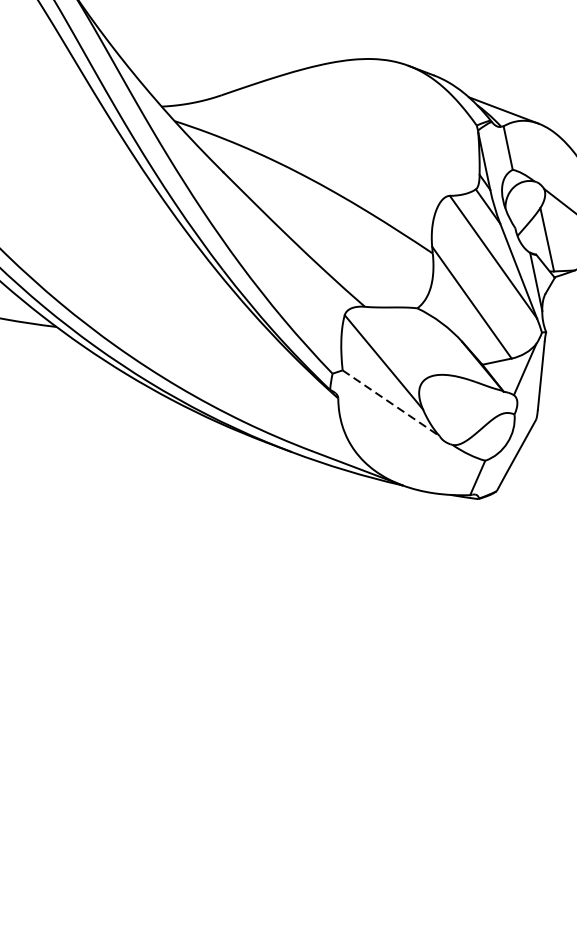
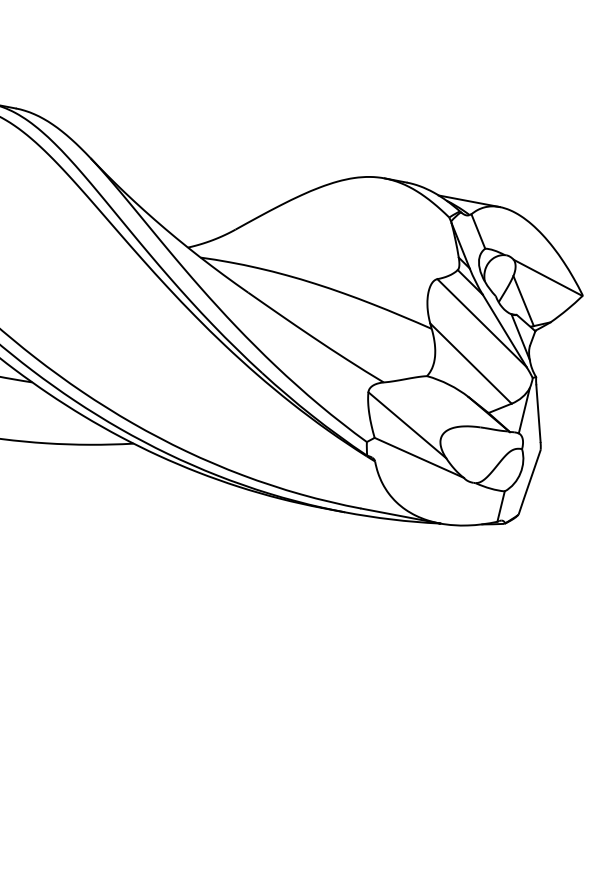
line: (391, 402) -> (419, 457), dashed -> solid

